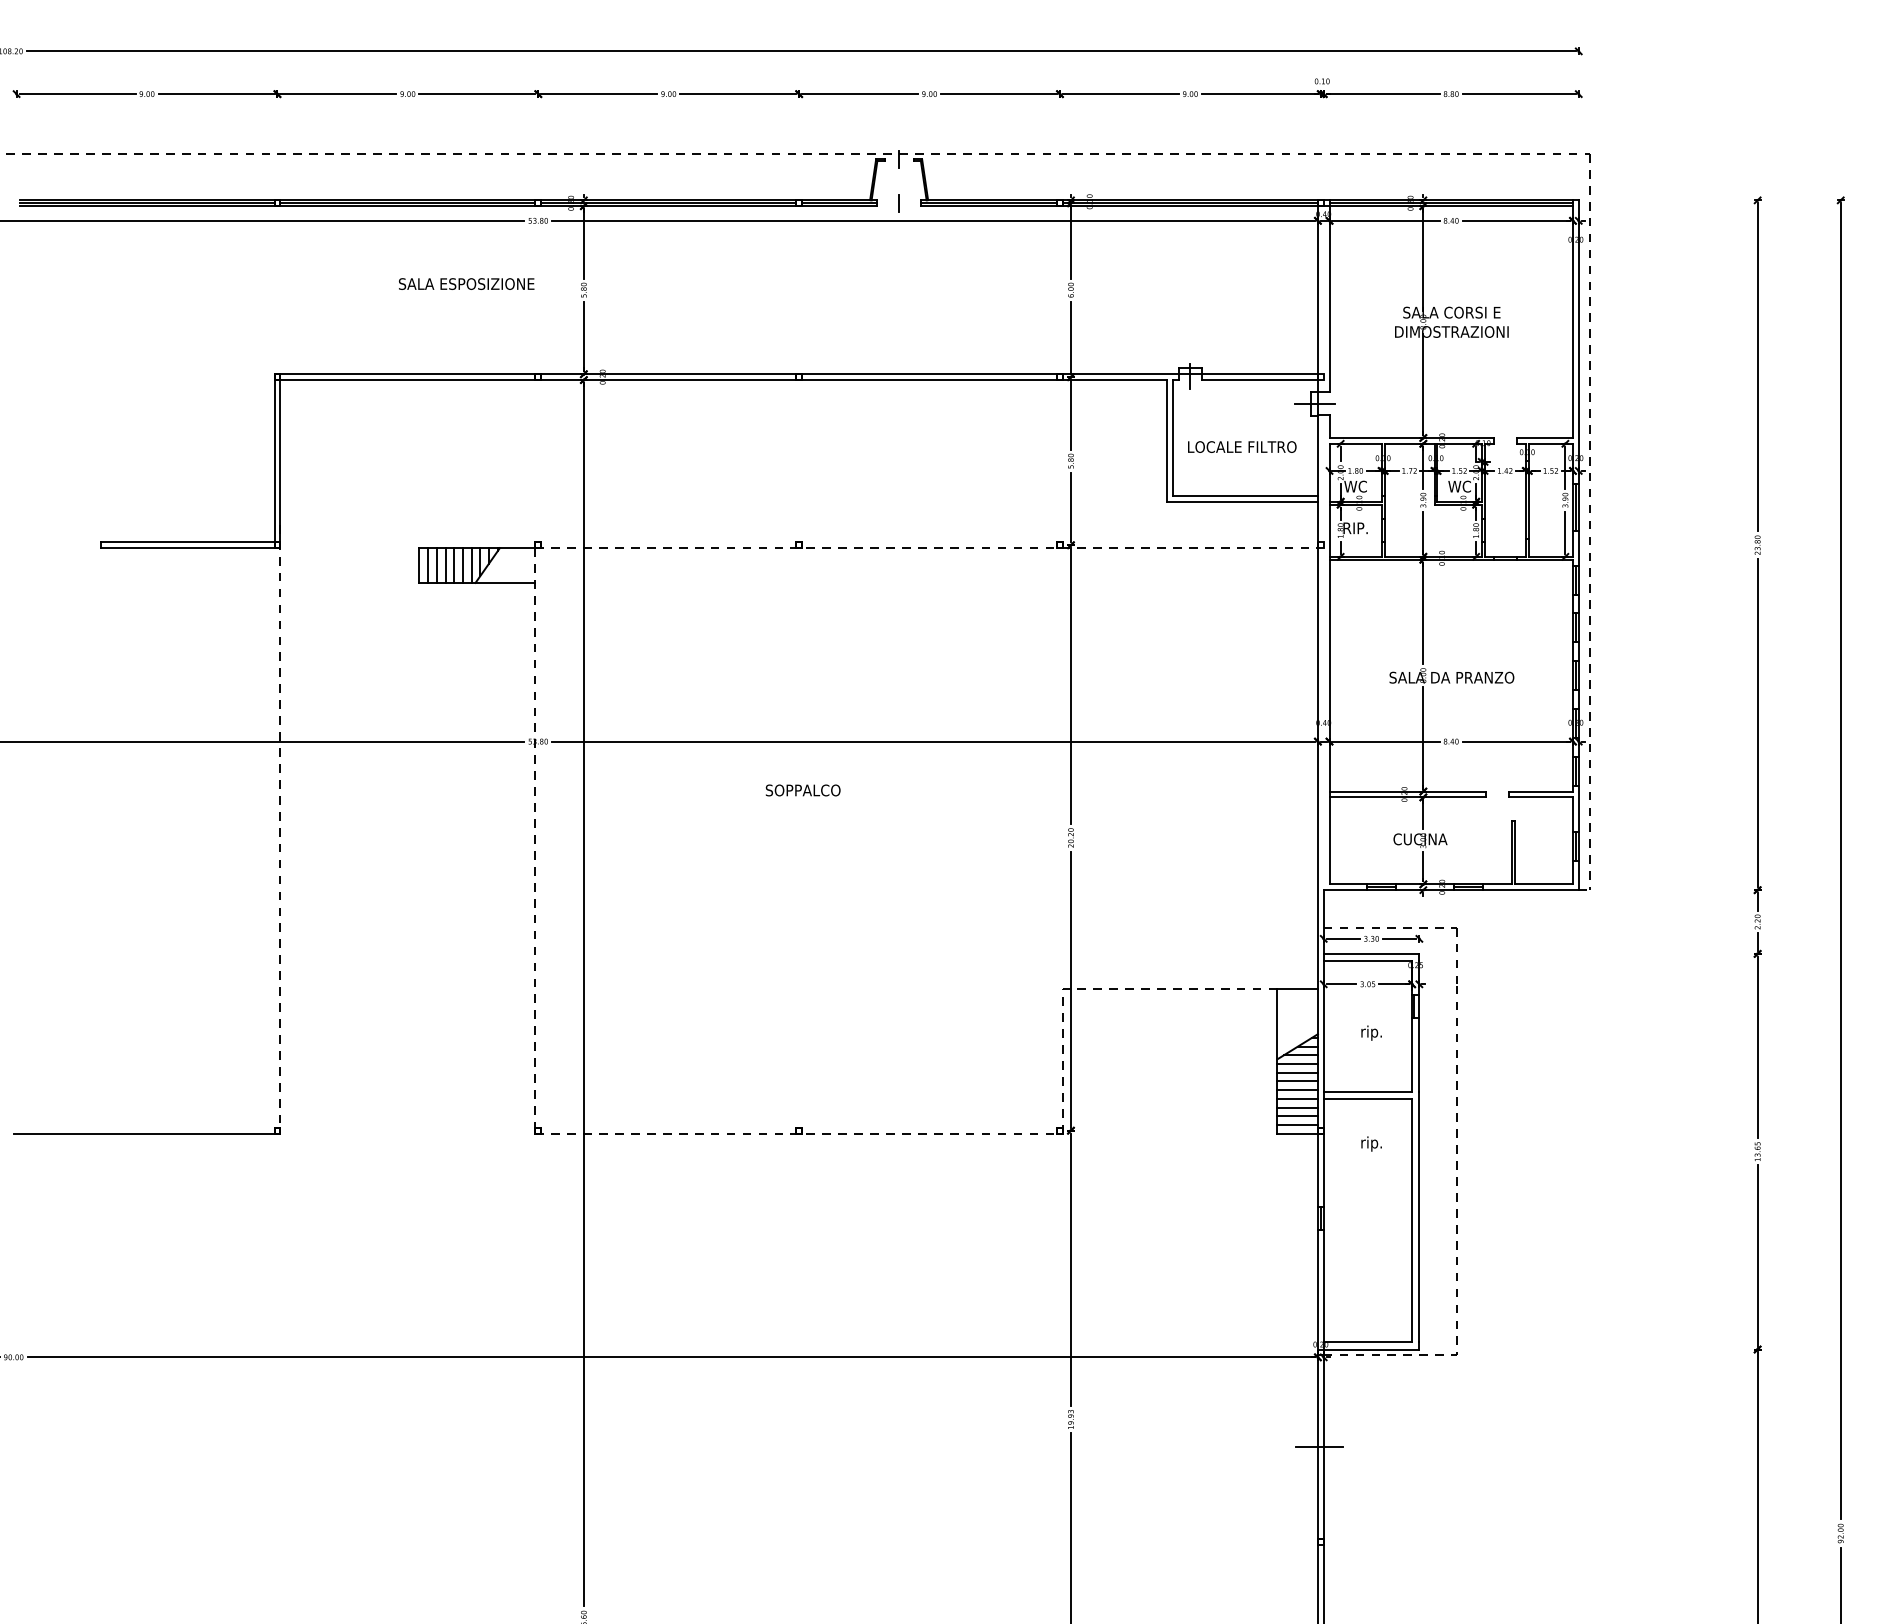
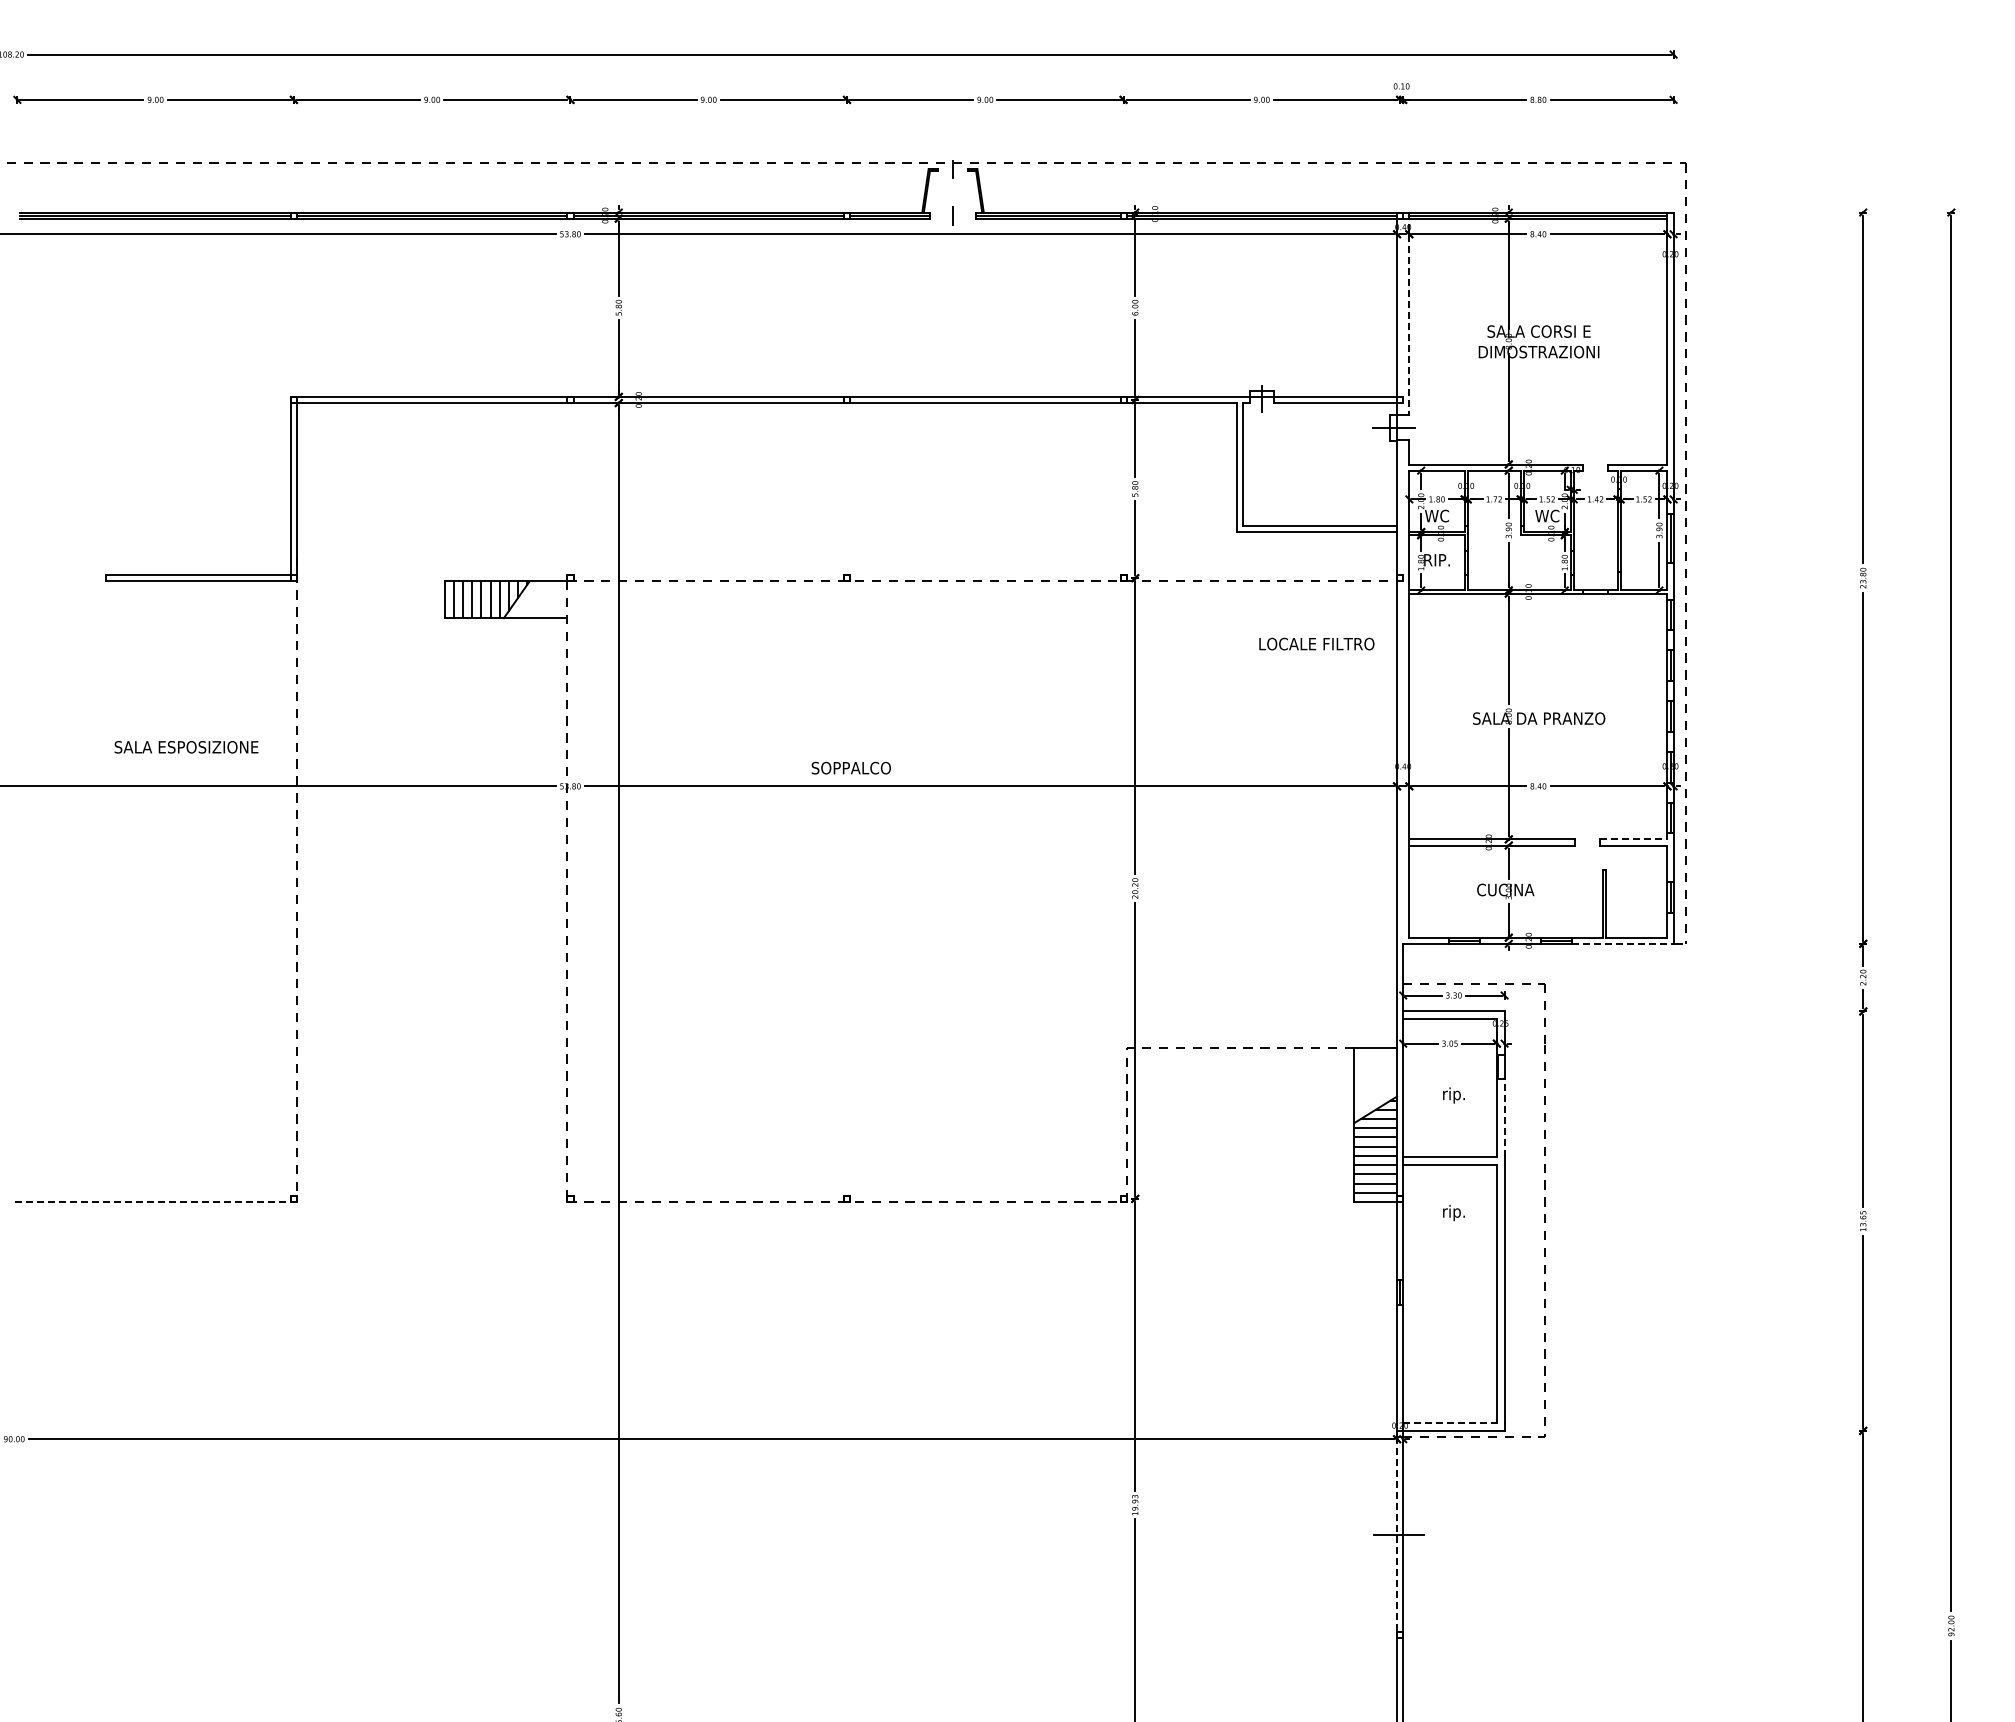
text: (466, 284) -> (186, 747), moved
line: (1329, 296) -> (1409, 314), solid -> dashed
text: (1241, 446) -> (1316, 643), moved
text: (802, 789) -> (850, 767), moved
line: (1540, 791) -> (1633, 839), solid -> dashed
line: (1530, 889) -> (1622, 943), solid -> dashed
line: (1419, 1053) -> (1504, 1117), solid -> dashed
line: (146, 1133) -> (155, 1201), solid -> dashed
line: (1368, 1342) -> (1450, 1423), solid -> dashed
line: (1318, 1447) -> (1397, 1534), solid -> dashed

